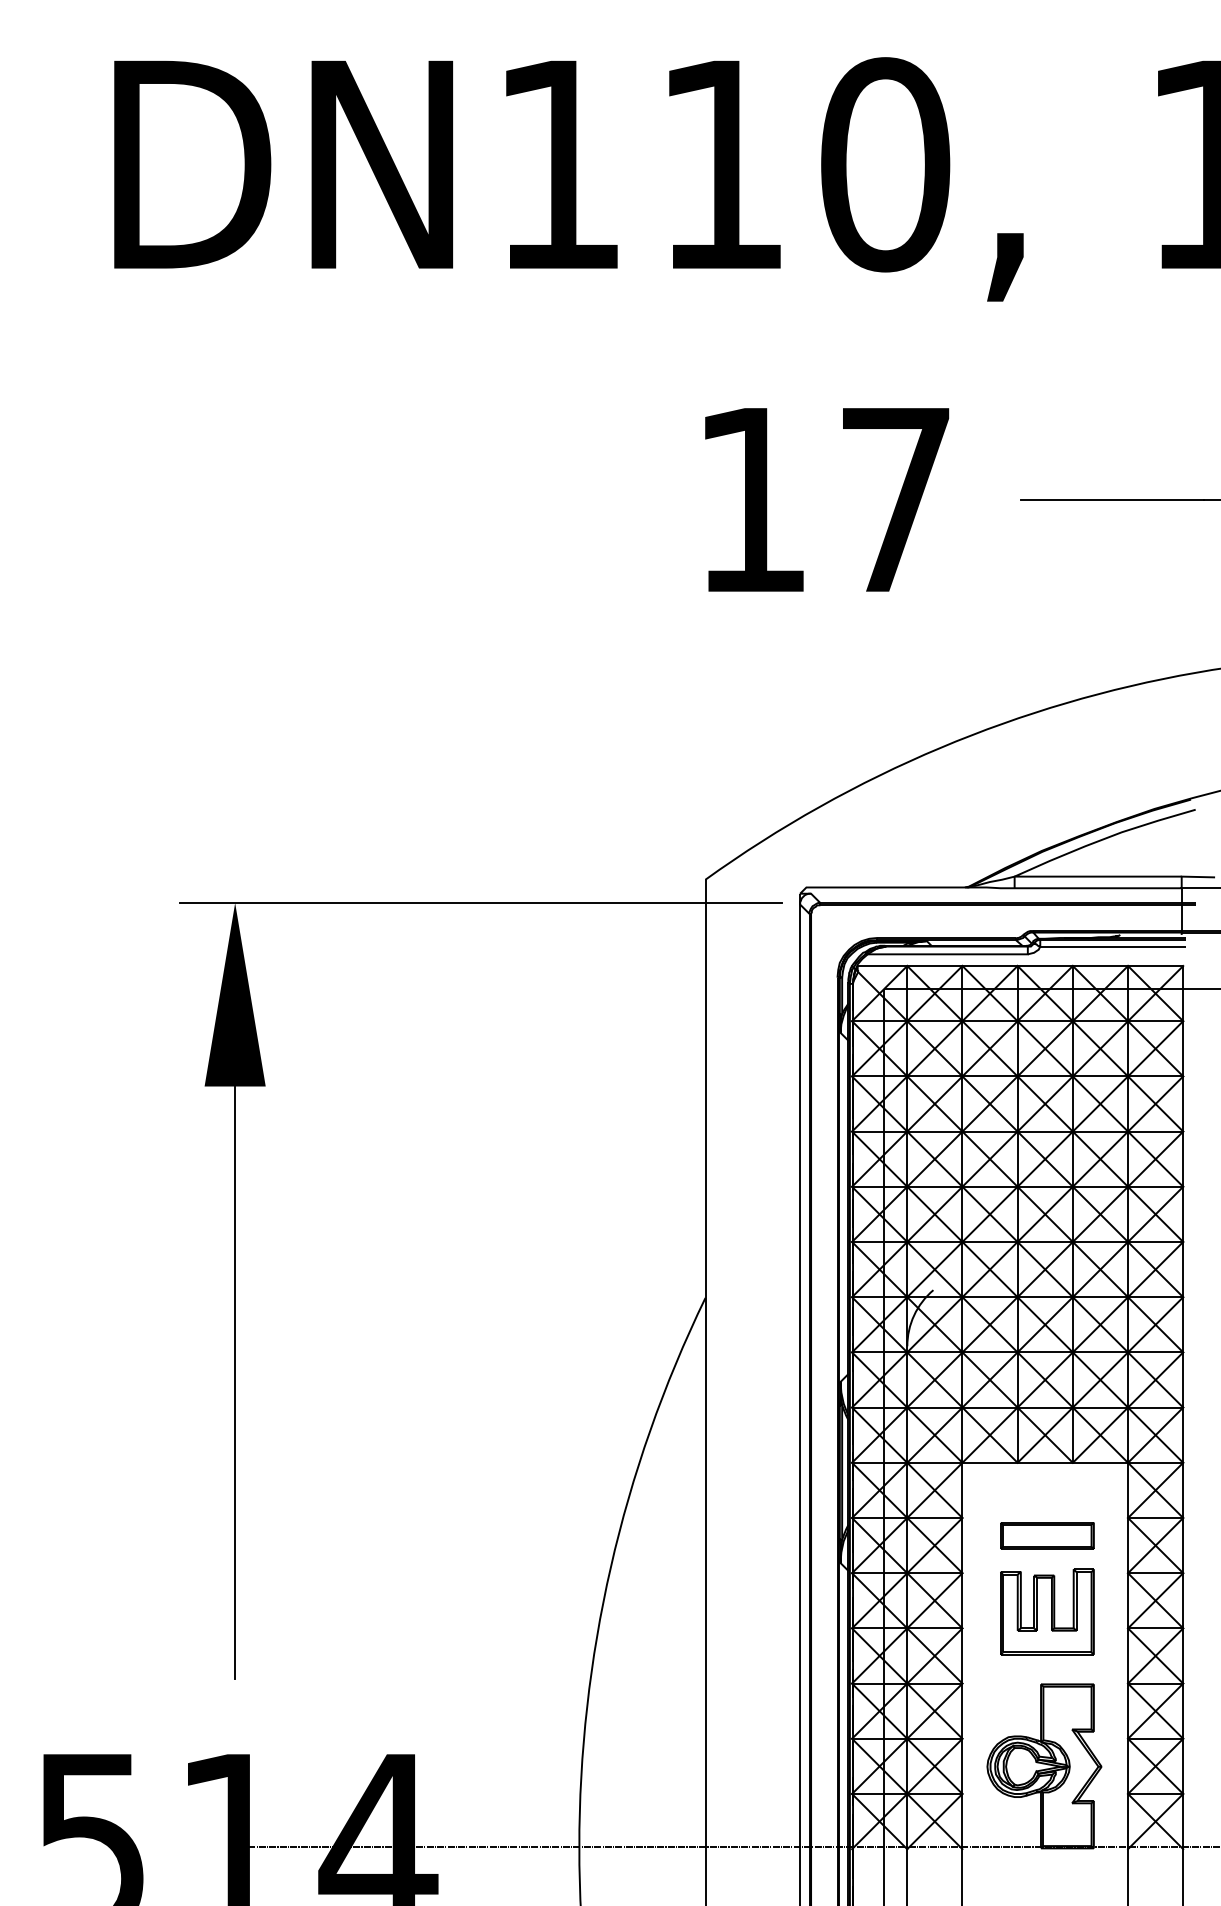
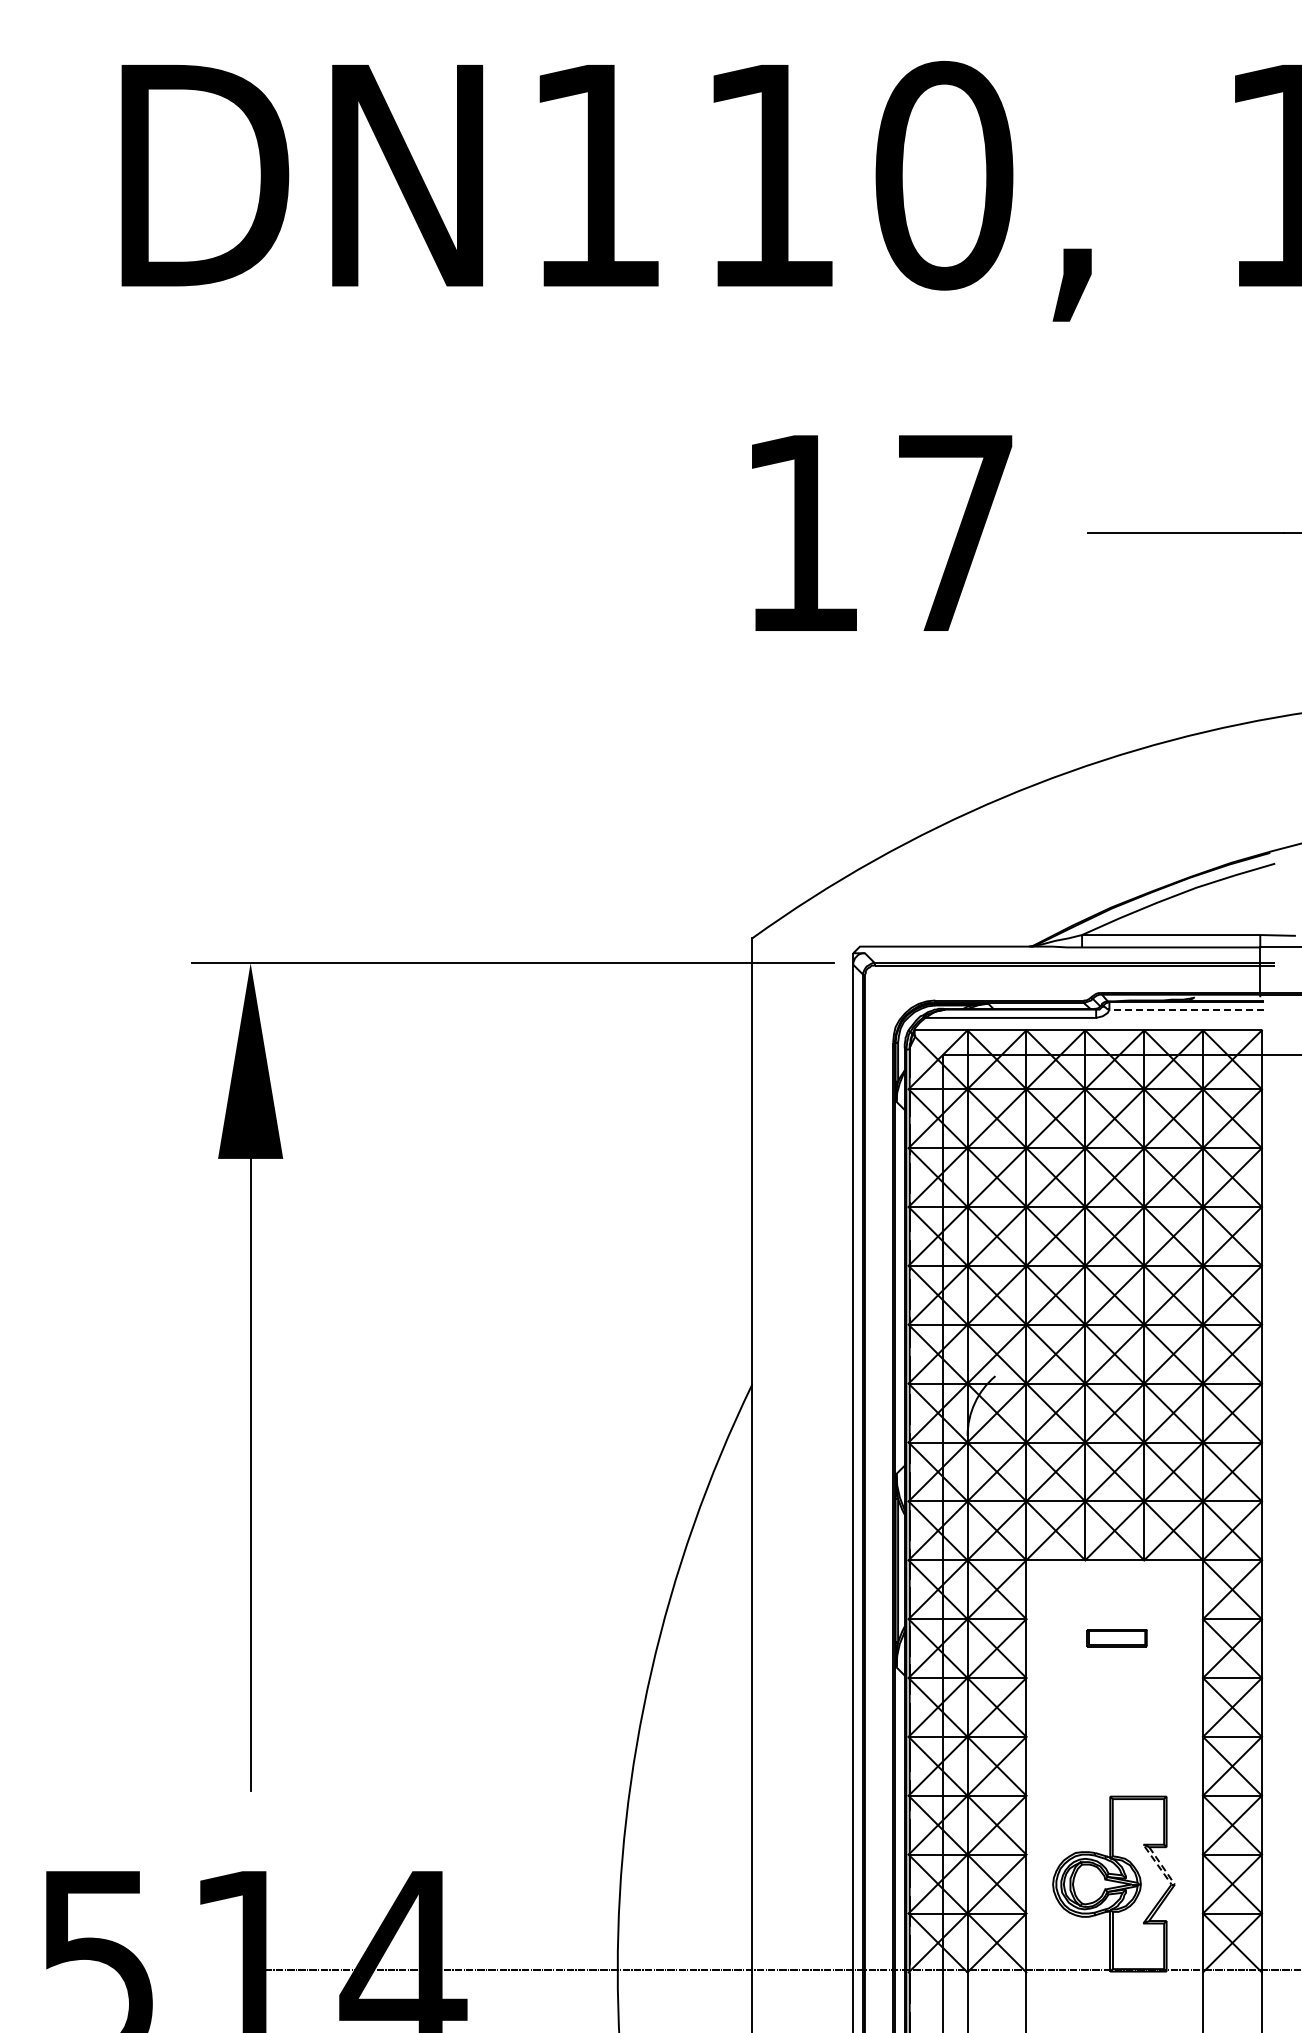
line: (1112, 946) -> (1186, 1009), solid -> dashed
part: (1046, 1535) -> (1116, 1637), size x0.6
part: (1046, 1612) -> (1116, 1719), removed
line: (1098, 1766) -> (1171, 1884), solid -> dashed

